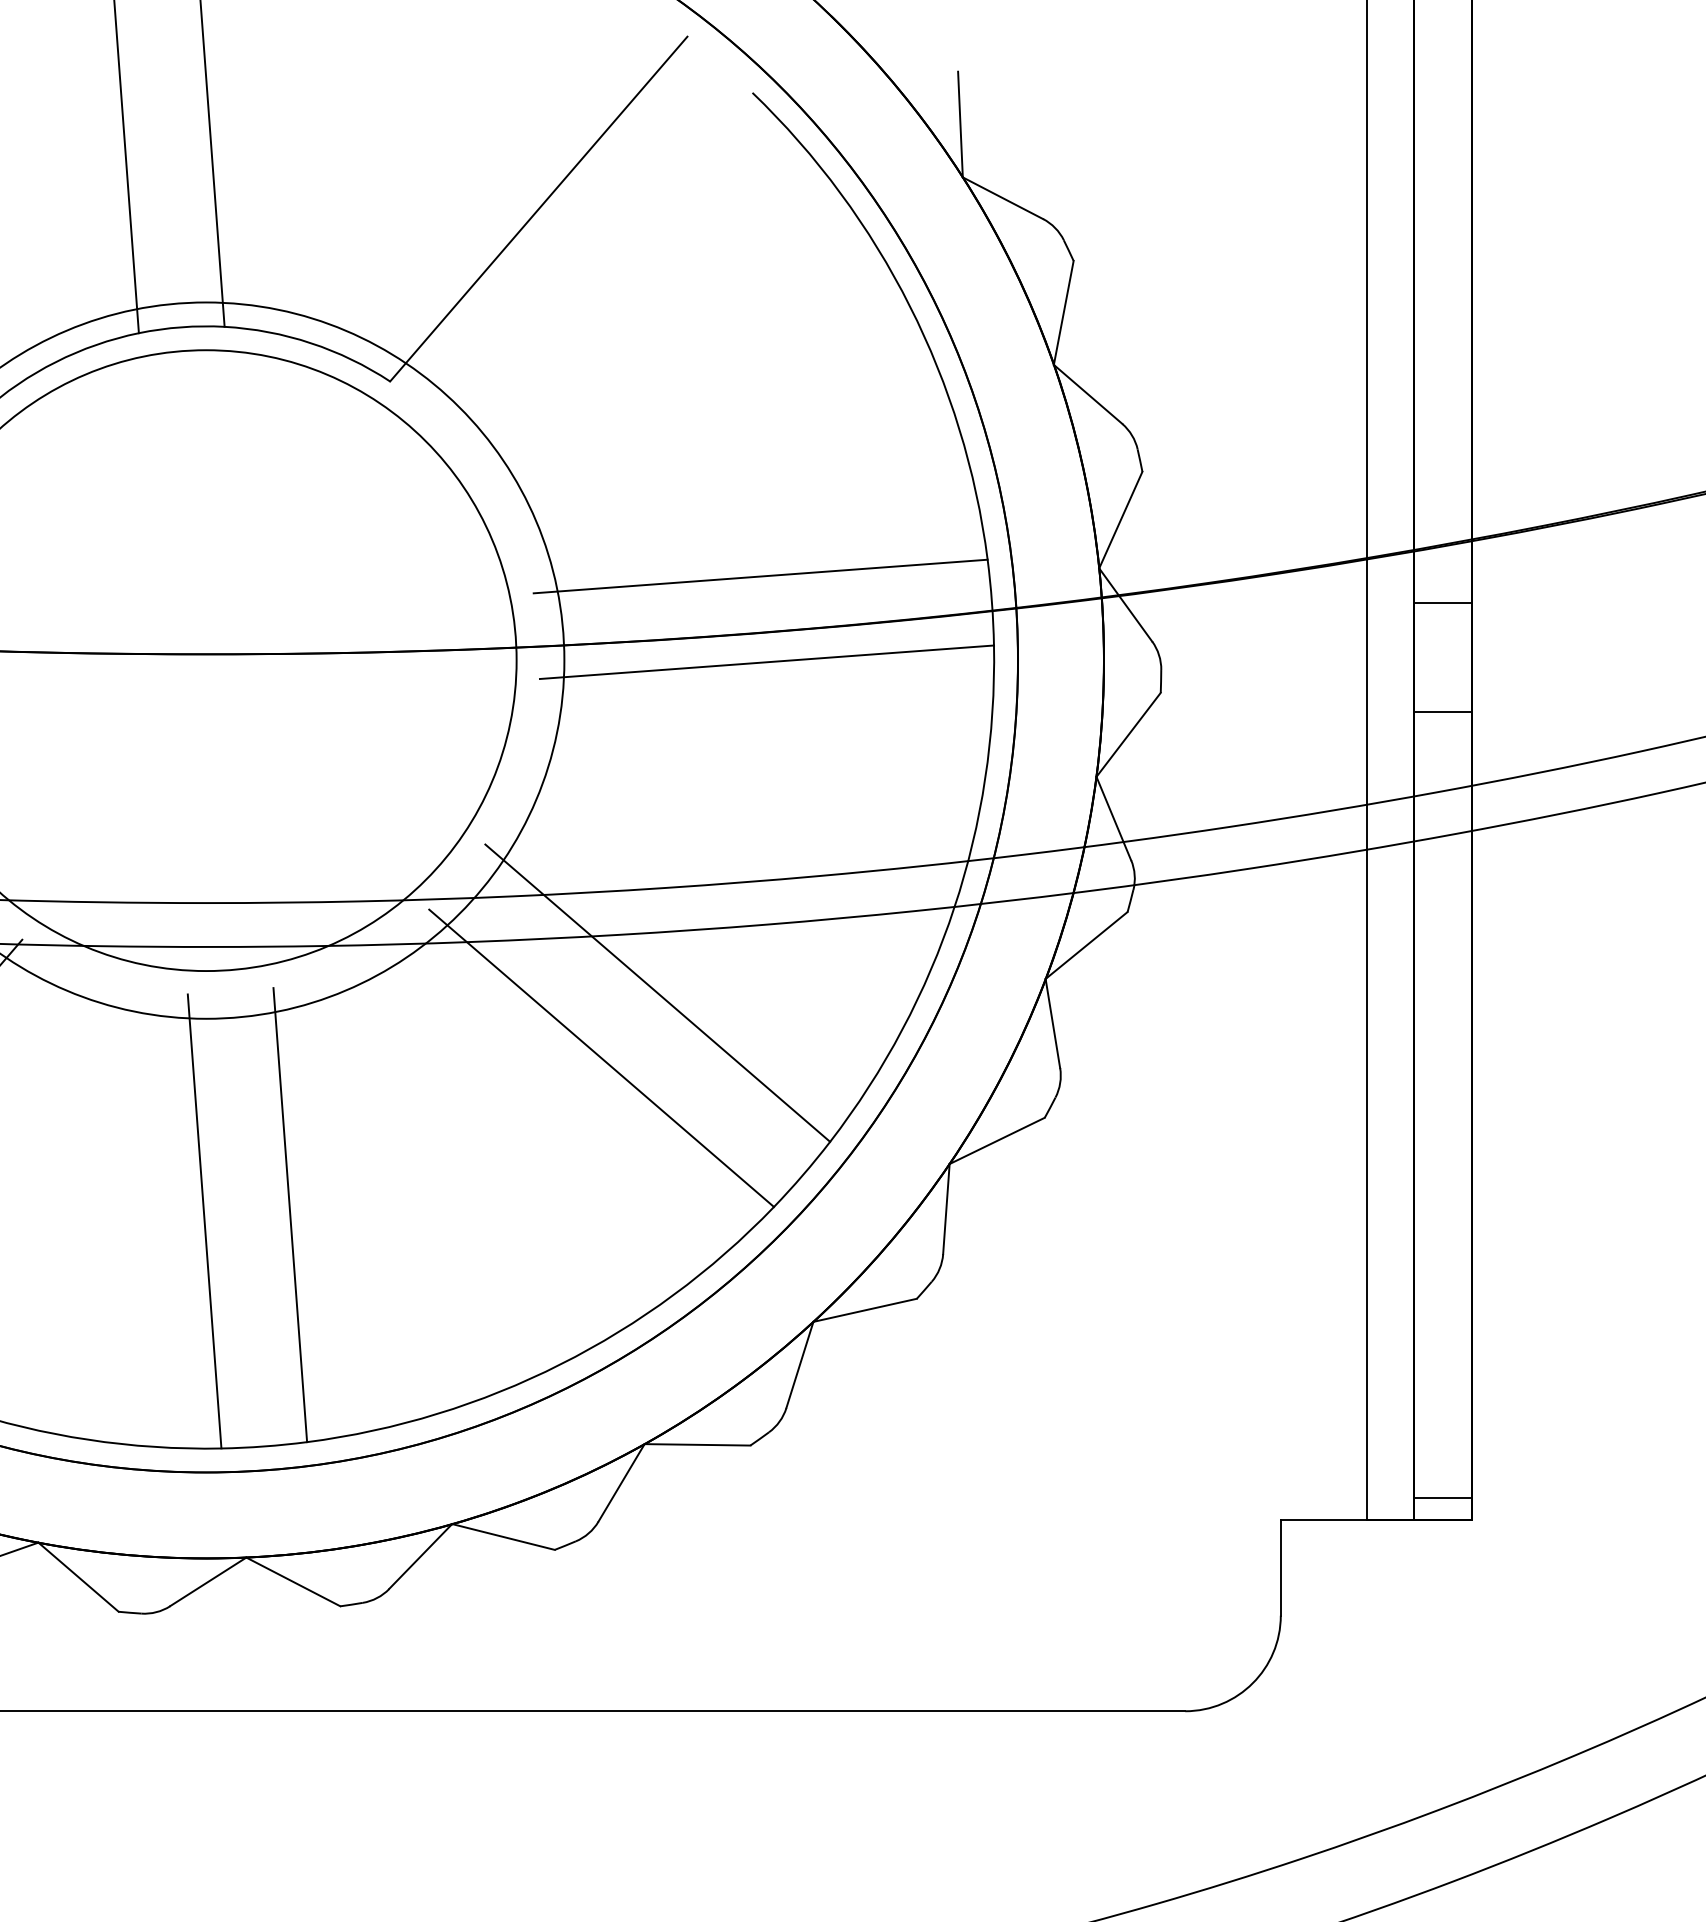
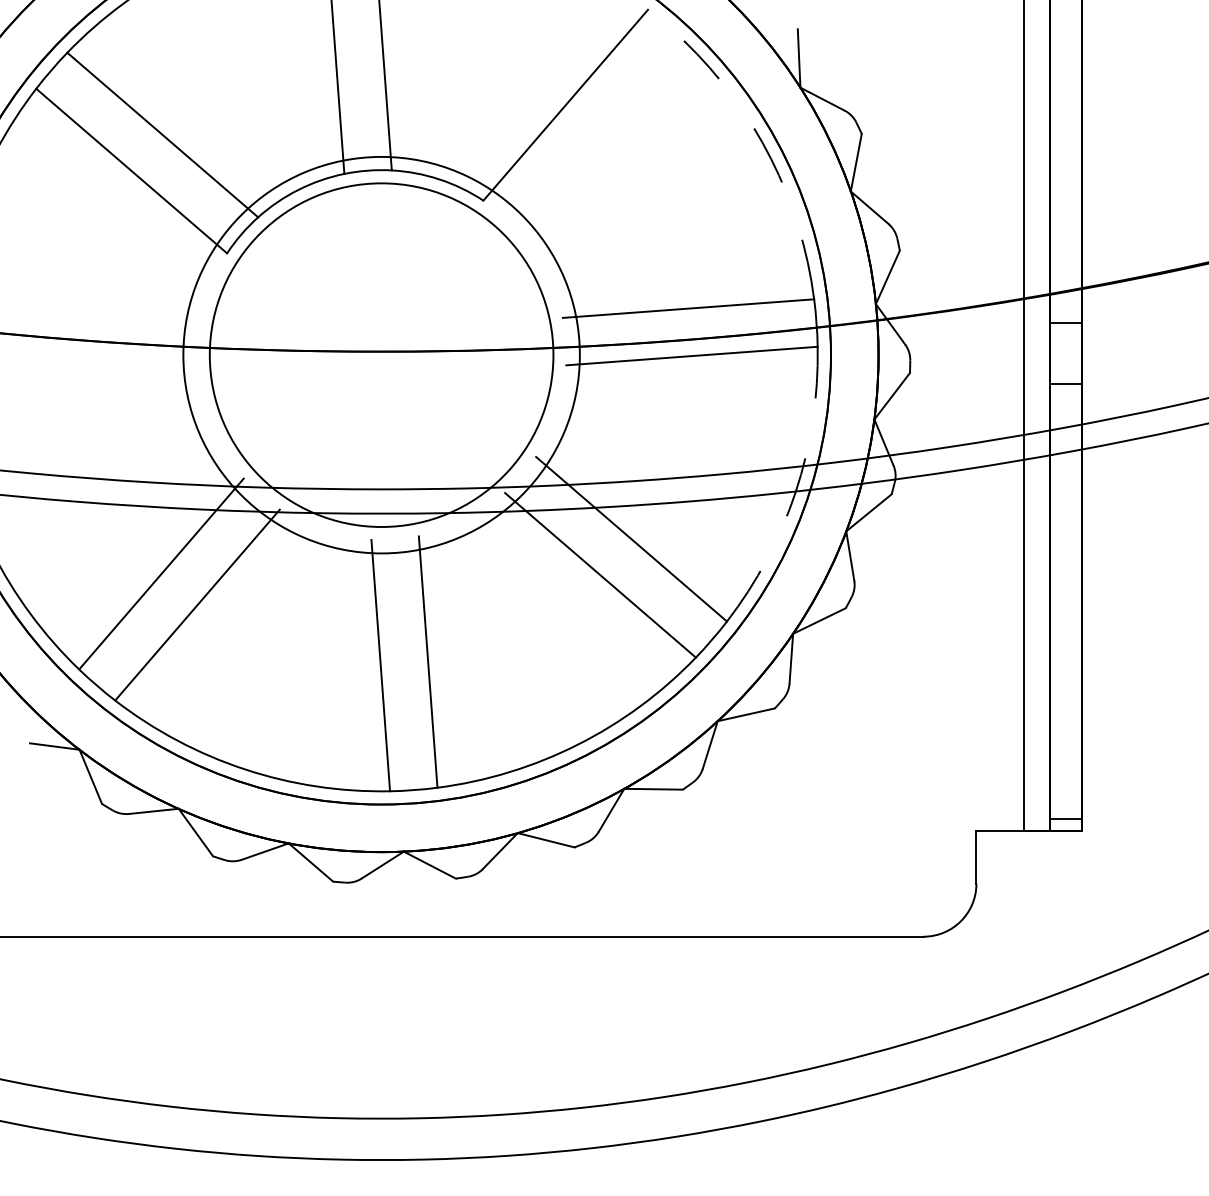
arc: (910, 307) -> (771, 159), solid -> dashed
arc: (953, 906) -> (795, 491), solid -> dashed

